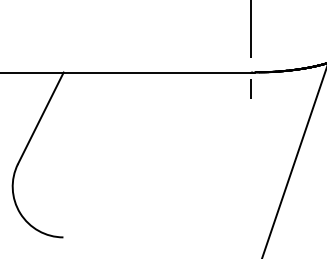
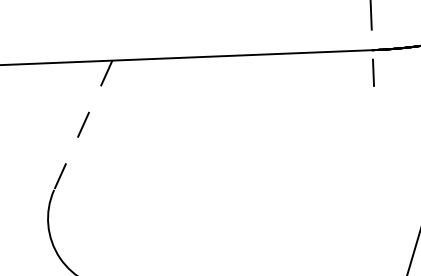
line: (40, 118) -> (82, 125), solid -> dashed

